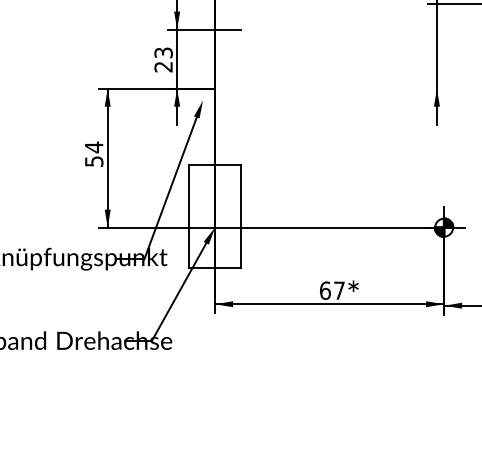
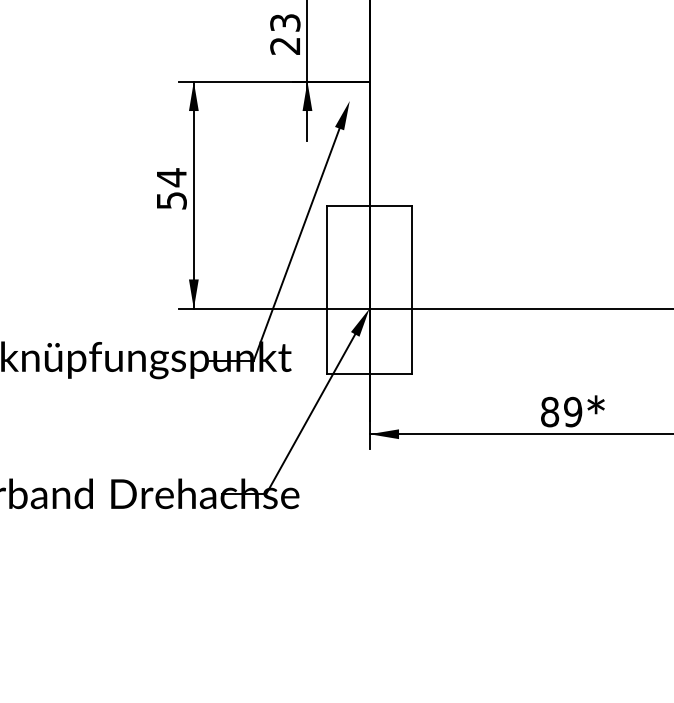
text: (331, 290) -> (560, 411), 67 -> 89

